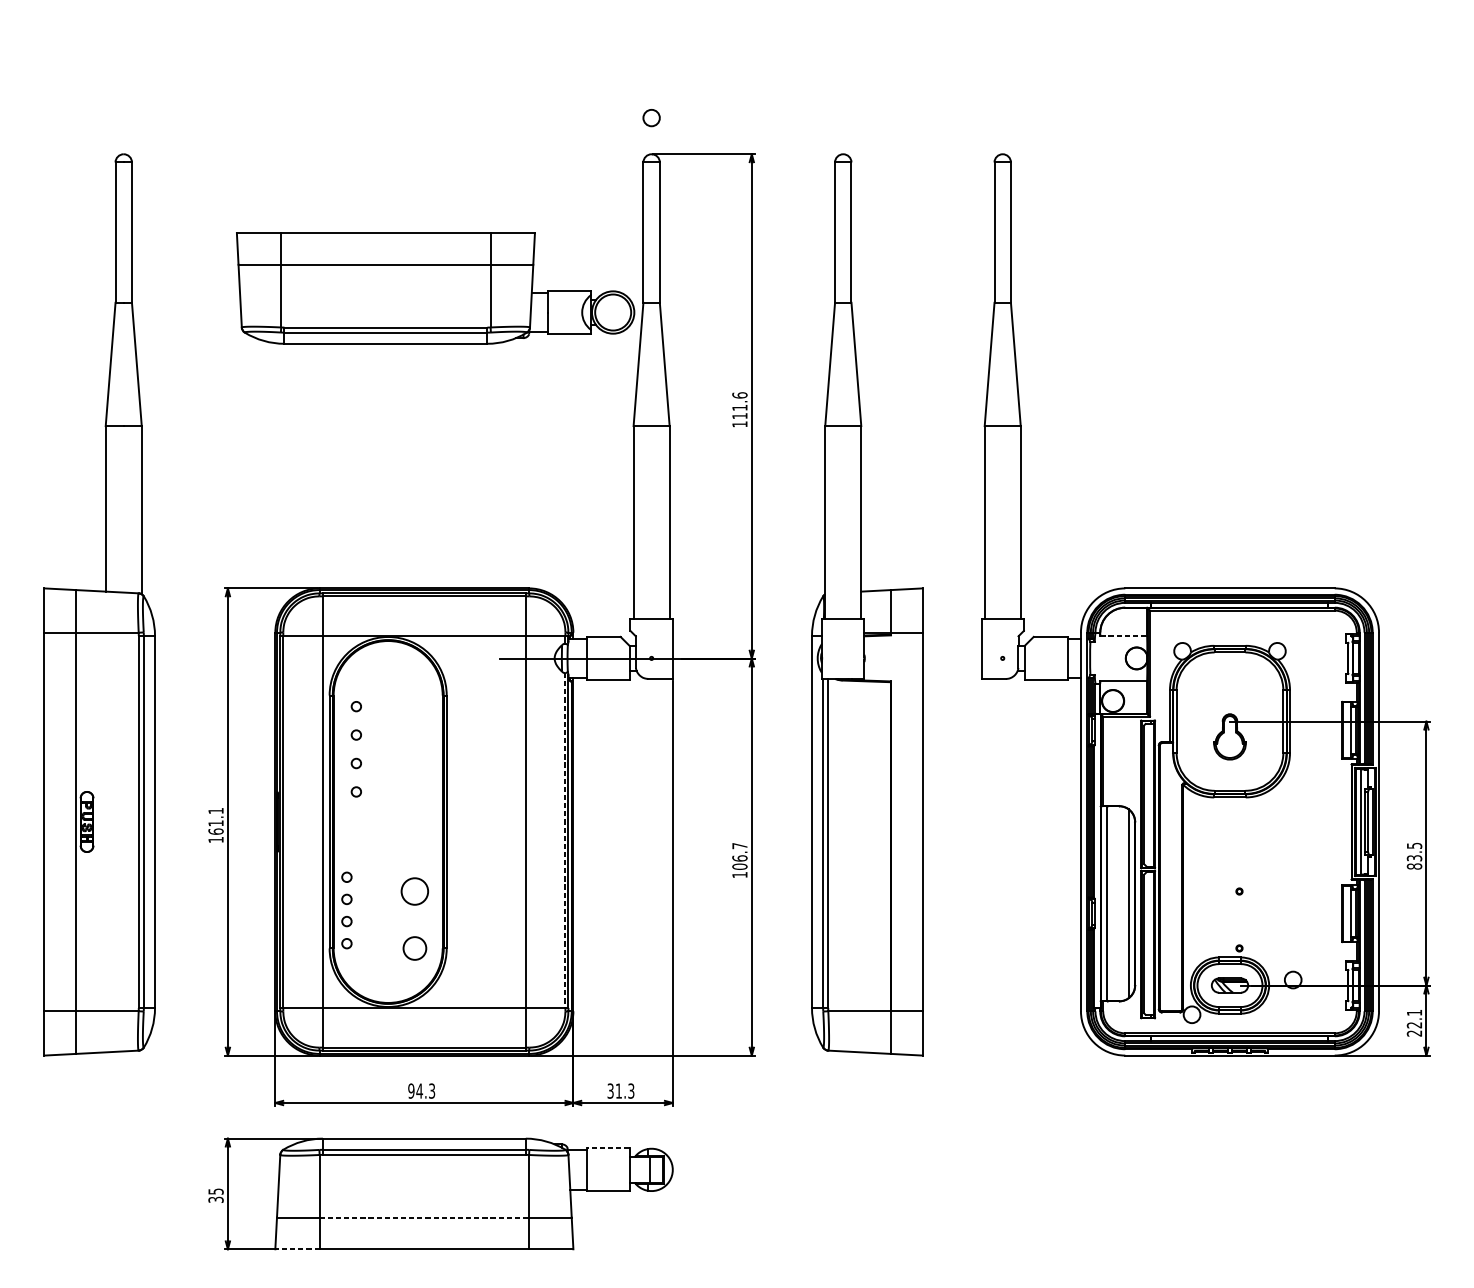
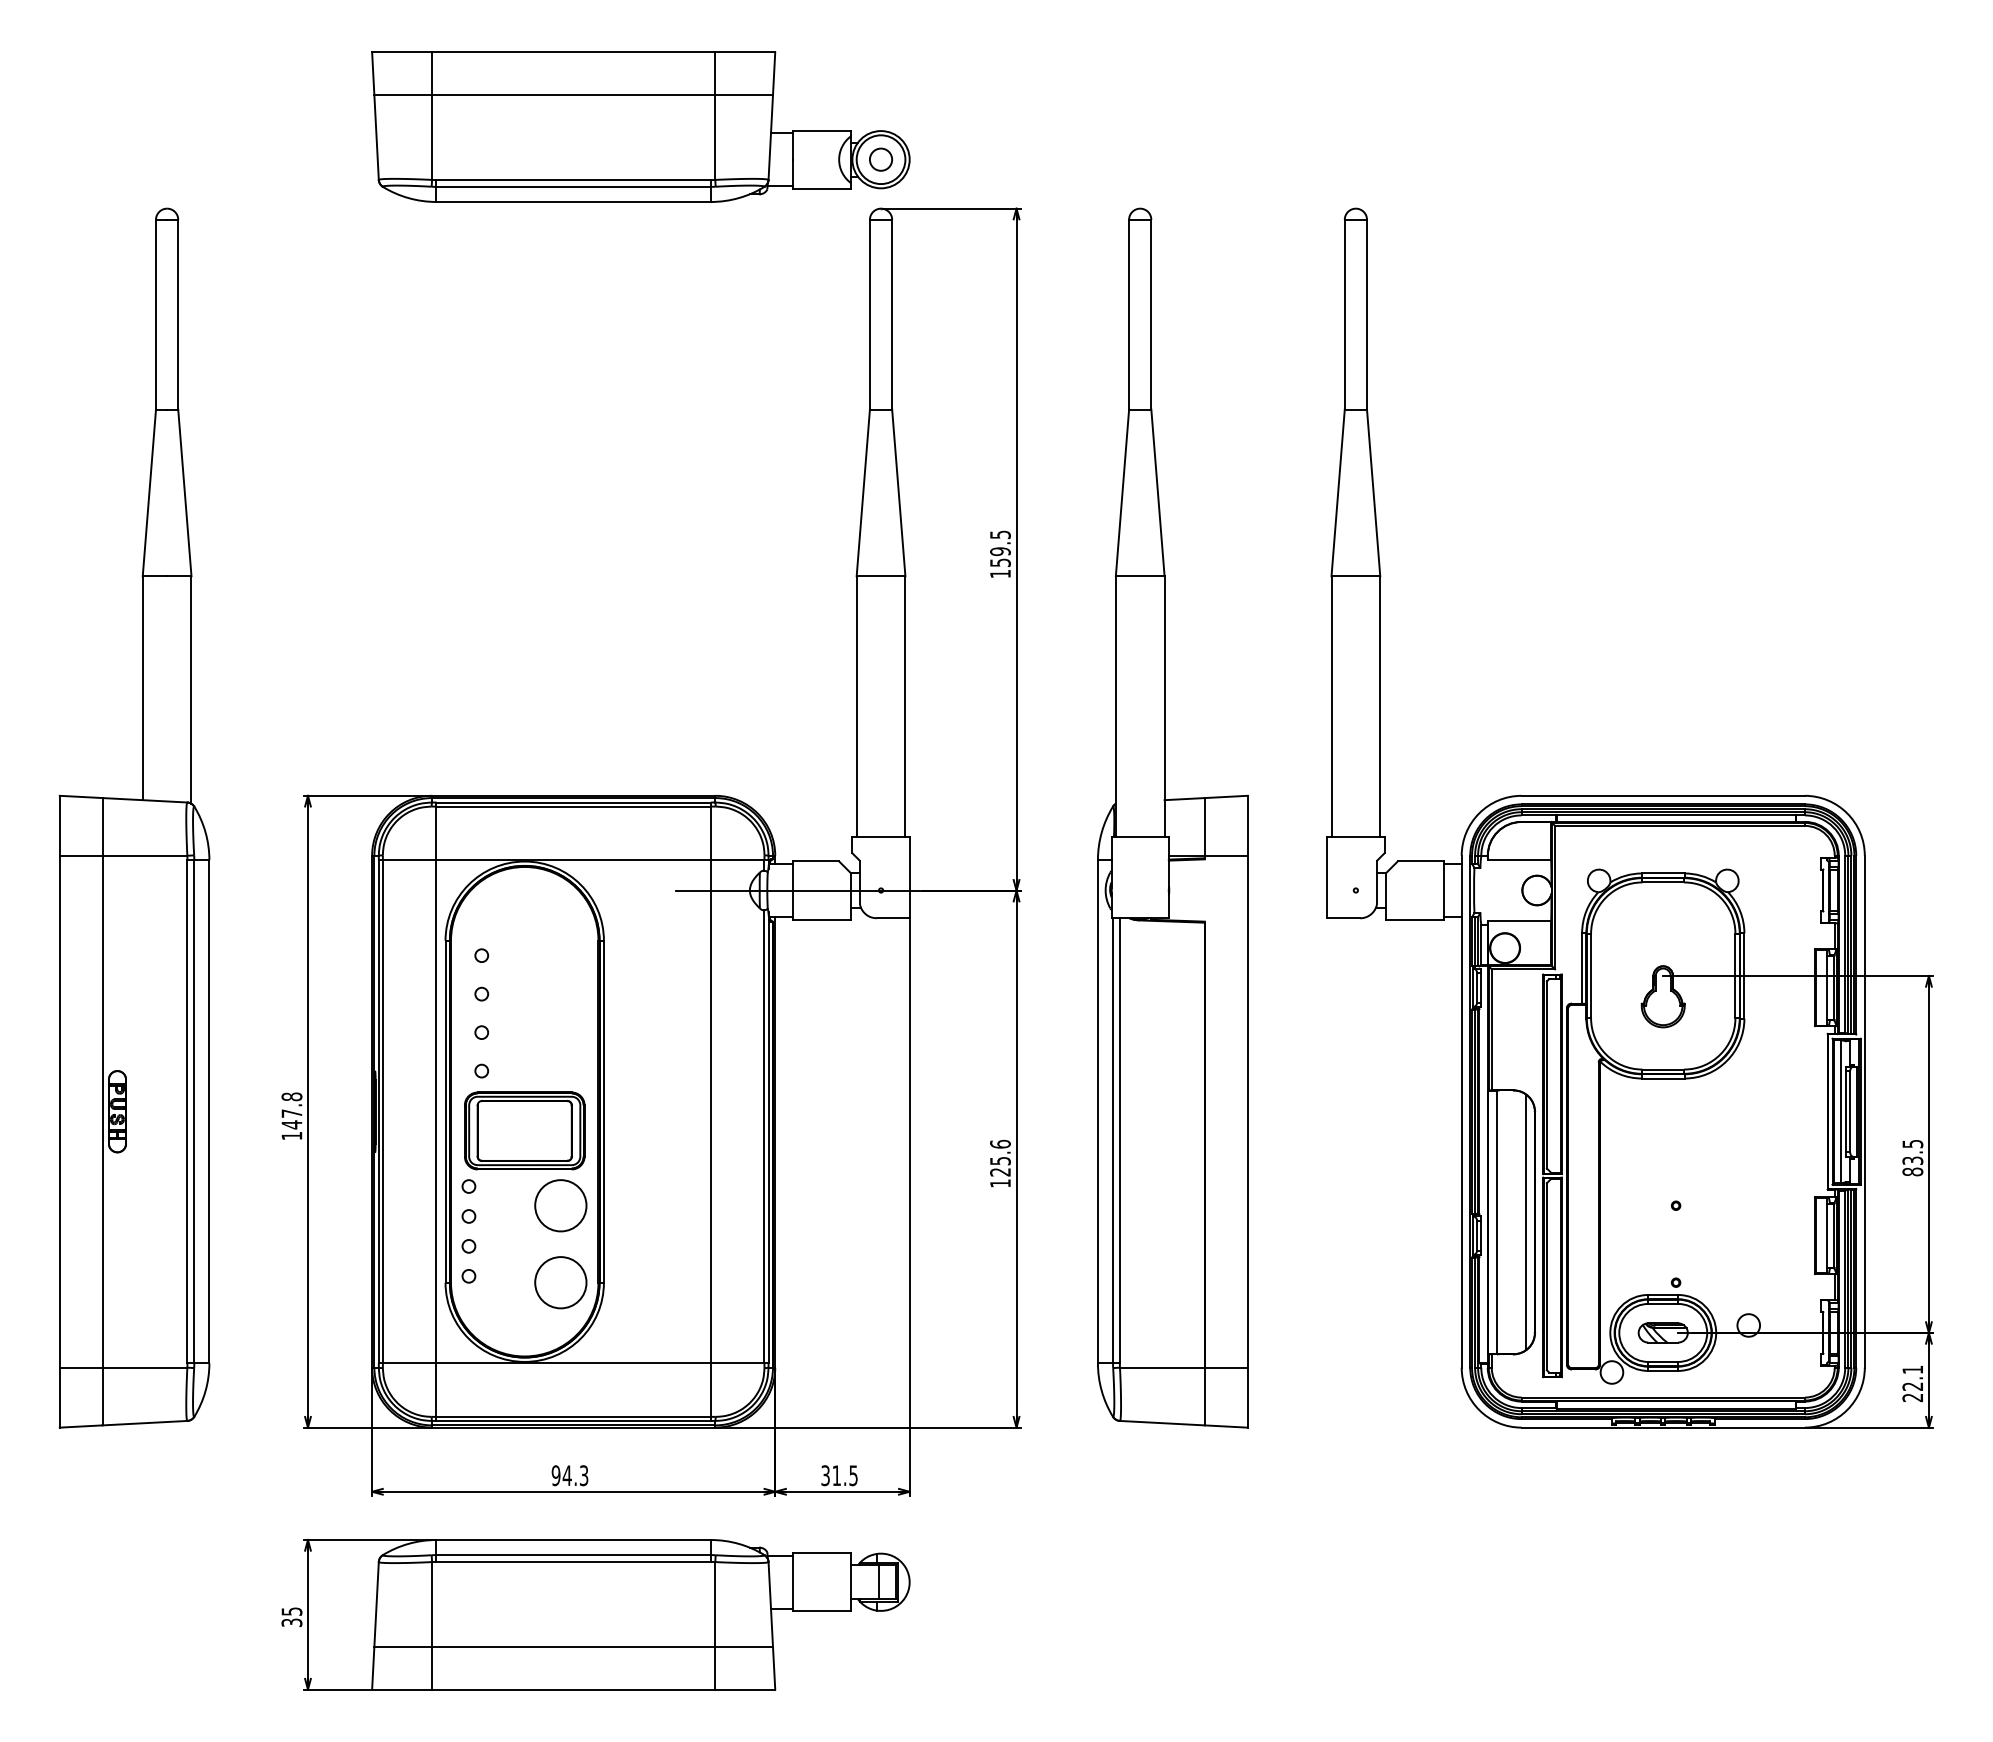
part: (435, 287) -> (640, 126), moved
text: (739, 405) -> (1000, 548), 111.6 -> 159.5
line: (1123, 635) -> (1519, 859), dashed -> solid
text: (215, 821) -> (291, 1110), 161.1 -> 147.8
part: (388, 835) -> (524, 1130), added
line: (565, 840) -> (764, 1136), dashed -> solid
text: (739, 855) -> (1000, 1157), 106.7 -> 125.6
circle: (414, 891) -> (560, 1205), size x1.43
circle: (414, 948) -> (560, 1282), size x1.67
text: (631, 1090) -> (853, 1475), 31.3 -> 31.5
line: (608, 1148) -> (822, 1553), dashed -> solid
line: (424, 1217) -> (573, 1646), dashed -> solid
line: (297, 1249) -> (402, 1689), dashed -> solid

